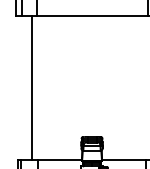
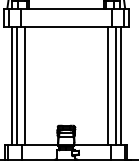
line: (25, 87) -> (11, 85), added
line: (41, 87) -> (24, 85), added
line: (142, 87) -> (107, 85), added

